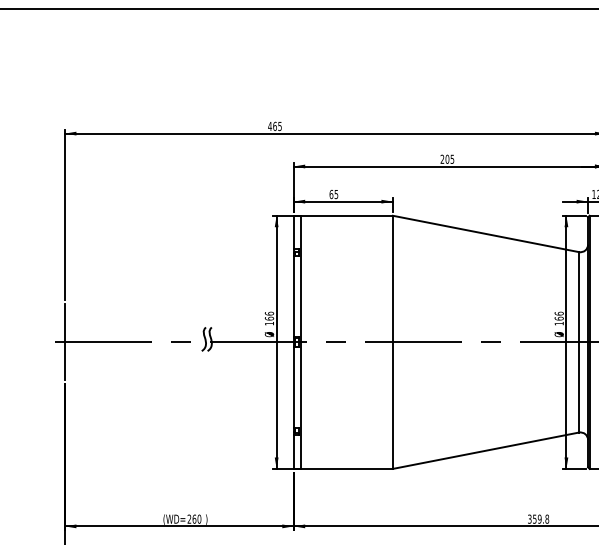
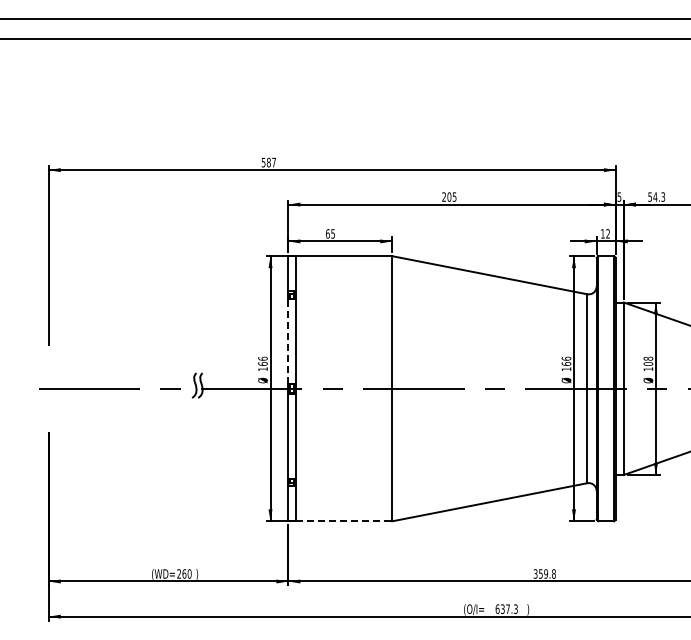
text: (274, 126) -> (268, 162), 465 -> 587
line: (293, 296) -> (288, 340), solid -> dashed
line: (64, 342) -> (48, 388), removed
line: (347, 469) -> (344, 521), solid -> dashed

